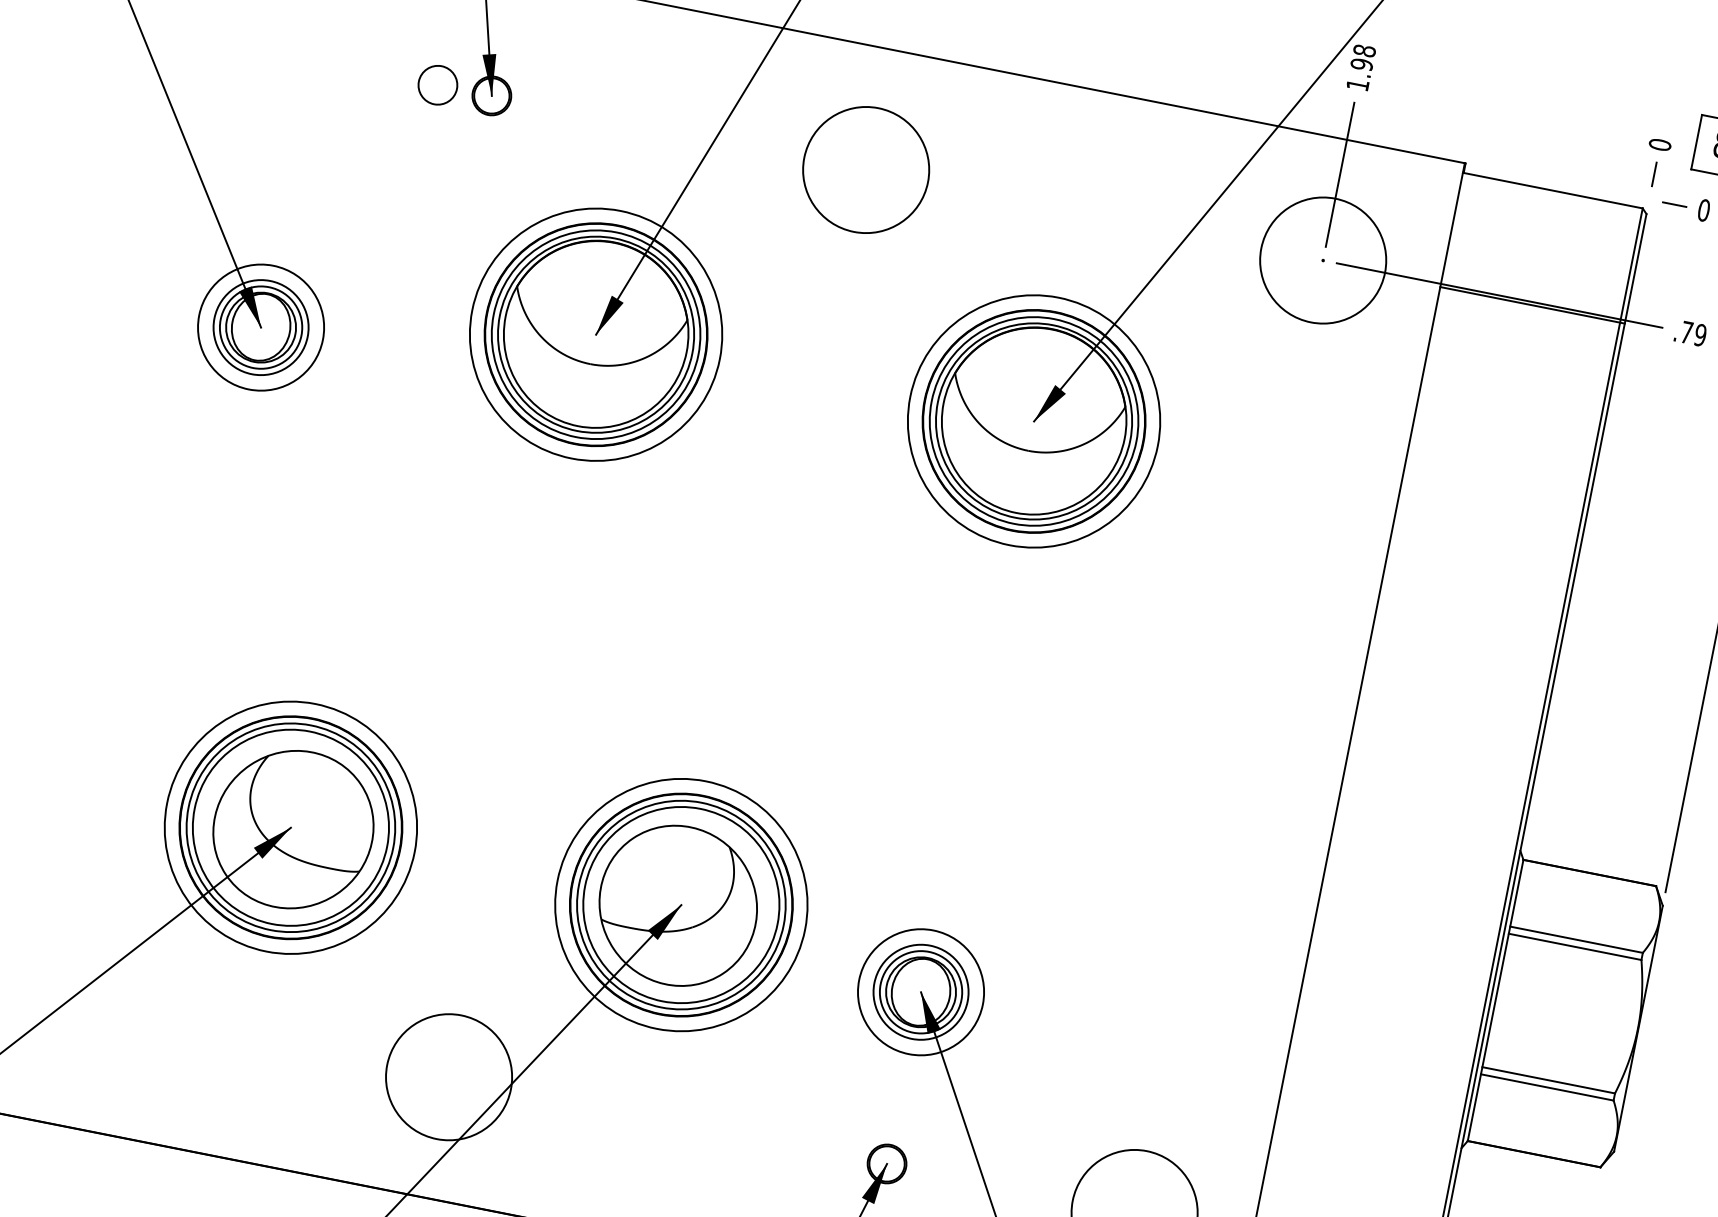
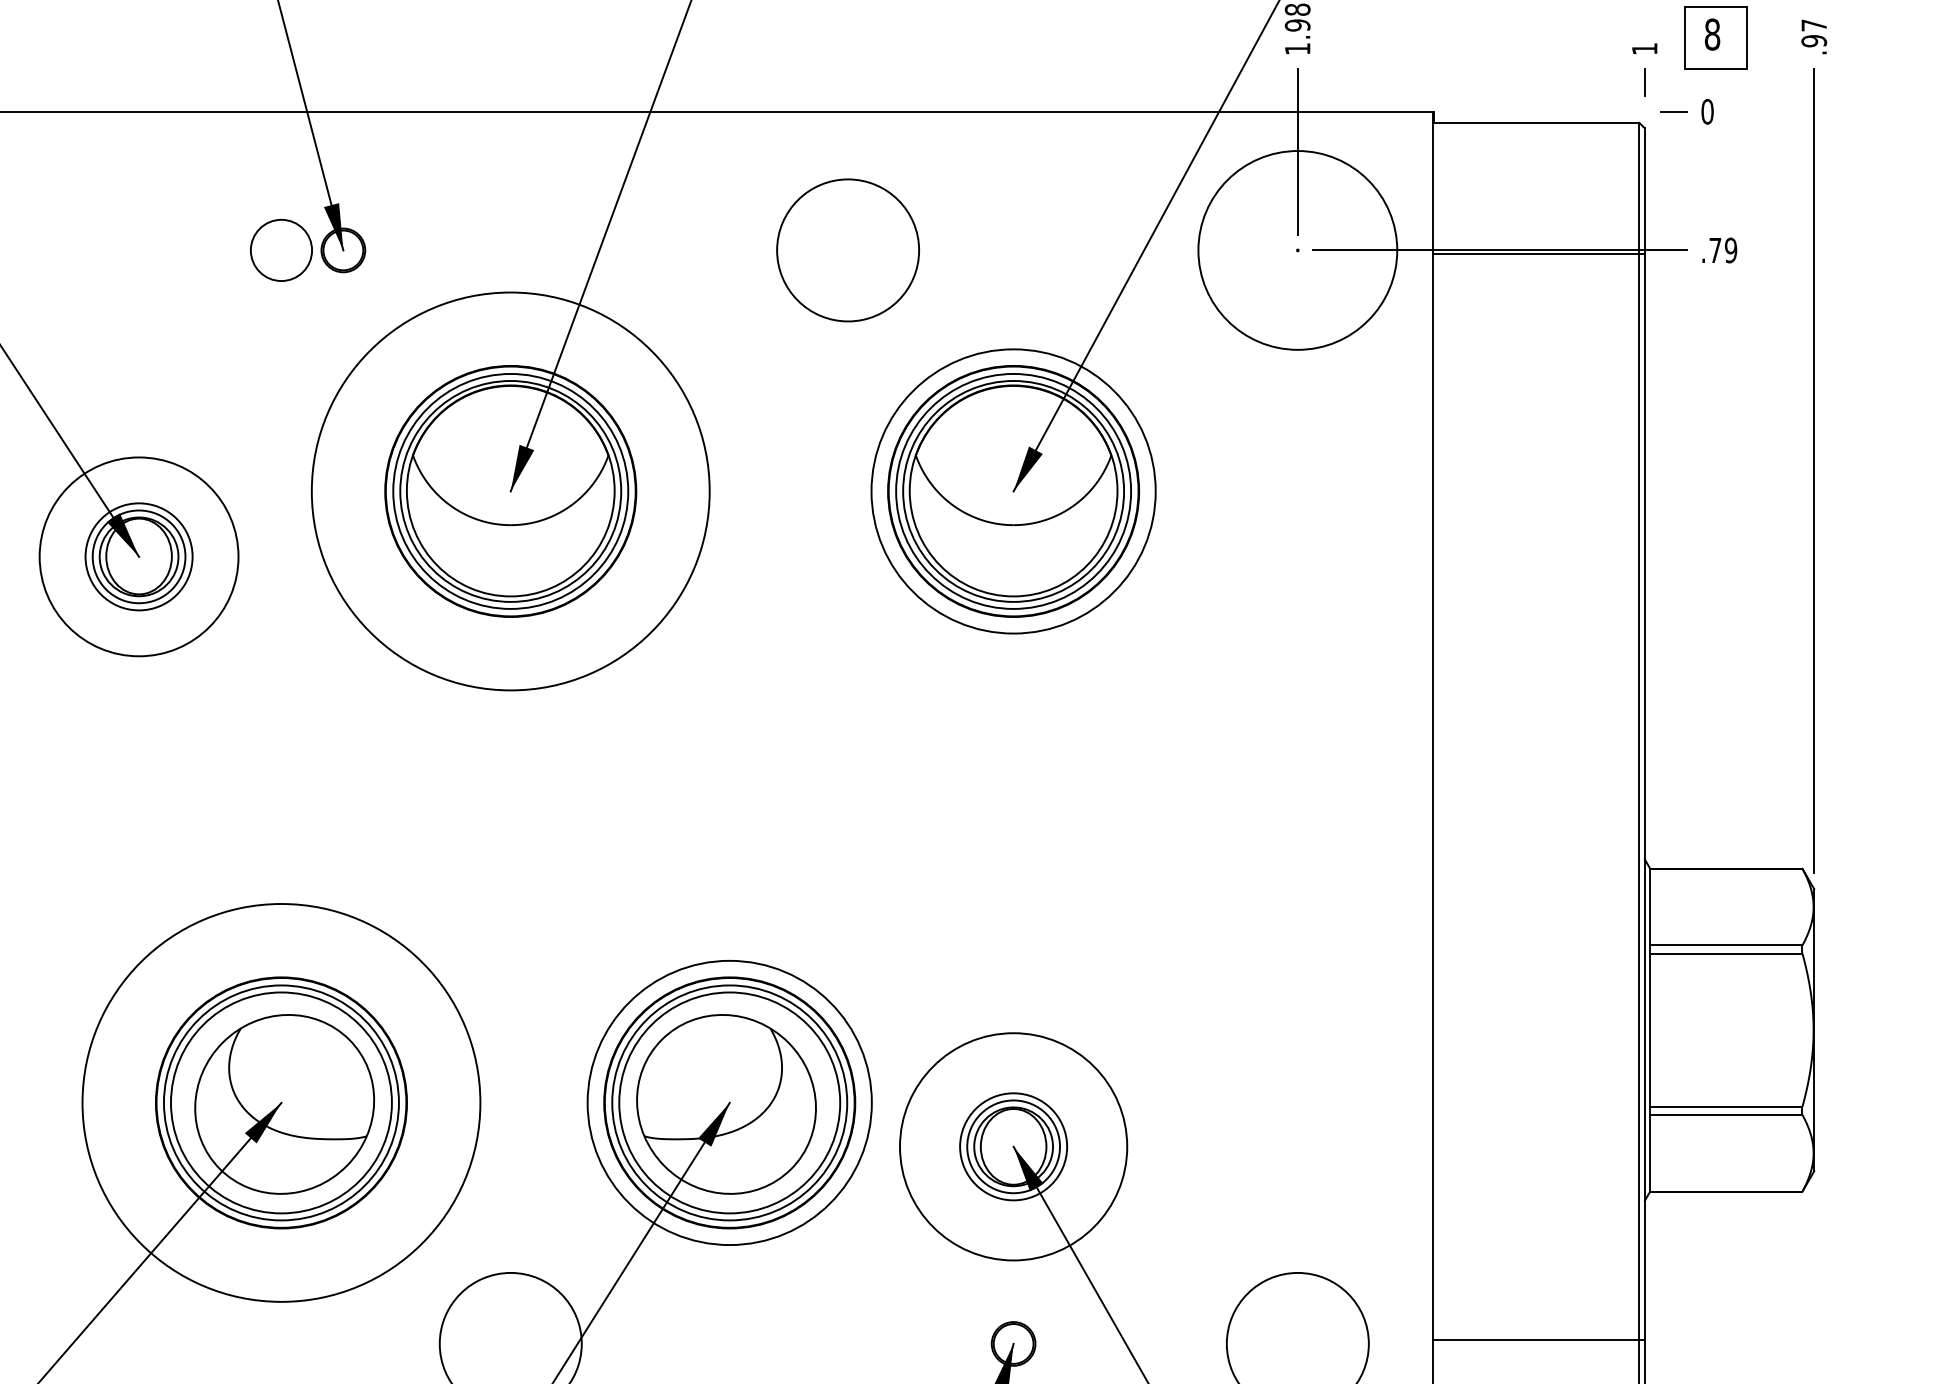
circle: (437, 85) -> (281, 250), size x1.4
text: (1659, 144) -> (1644, 48), 0 -> 1
circle: (865, 170) -> (847, 250), moved
circle: (1322, 260) -> (1297, 250), size x1.4
circle: (261, 327) -> (139, 556), size x1.4
circle: (595, 334) -> (510, 491), size x1.4
circle: (291, 827) -> (281, 1102), size x1.4
circle: (921, 991) -> (1013, 1146), size x1.6

